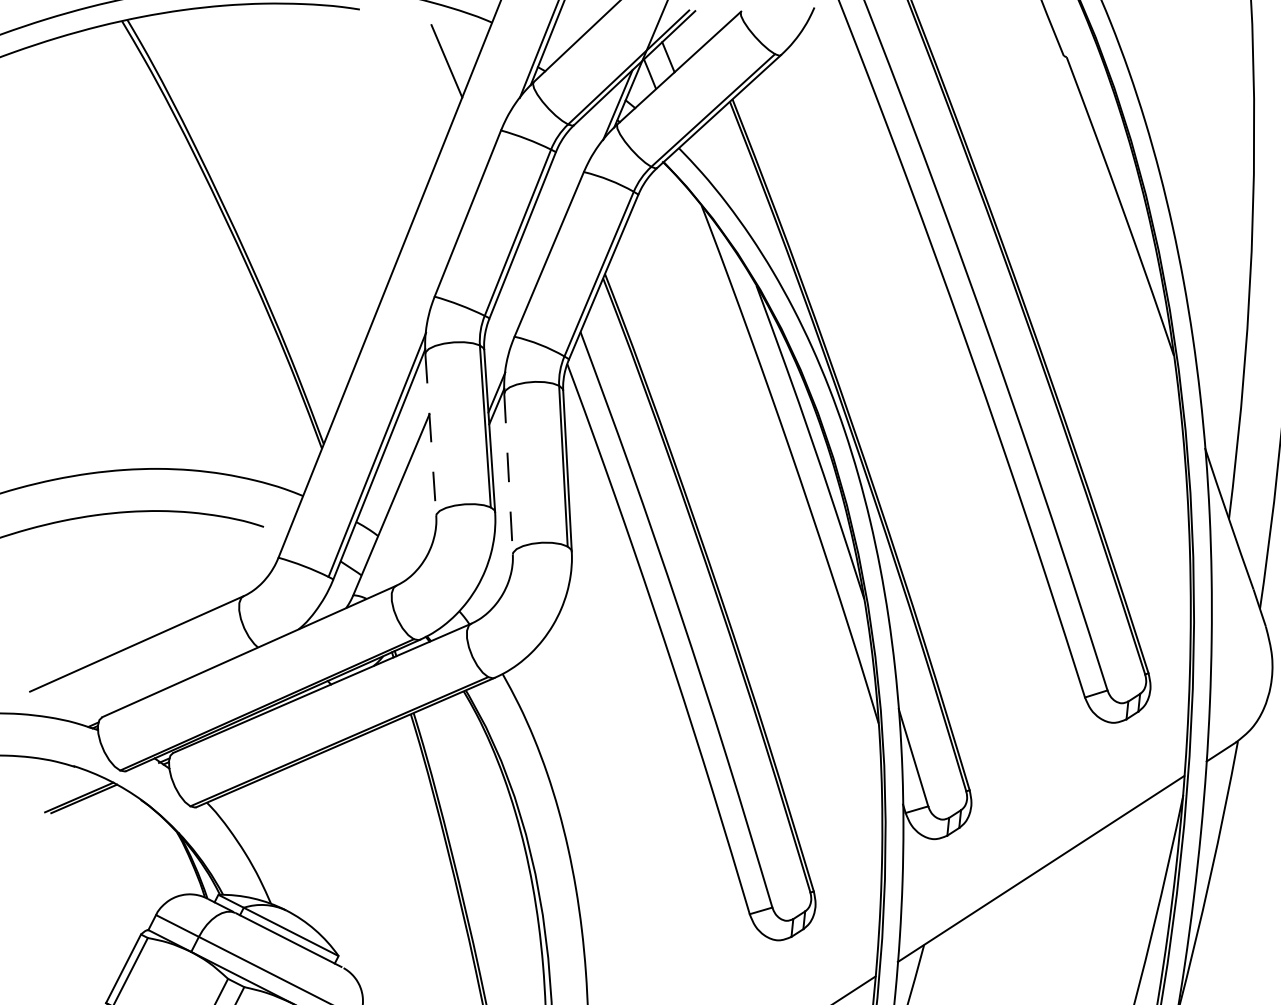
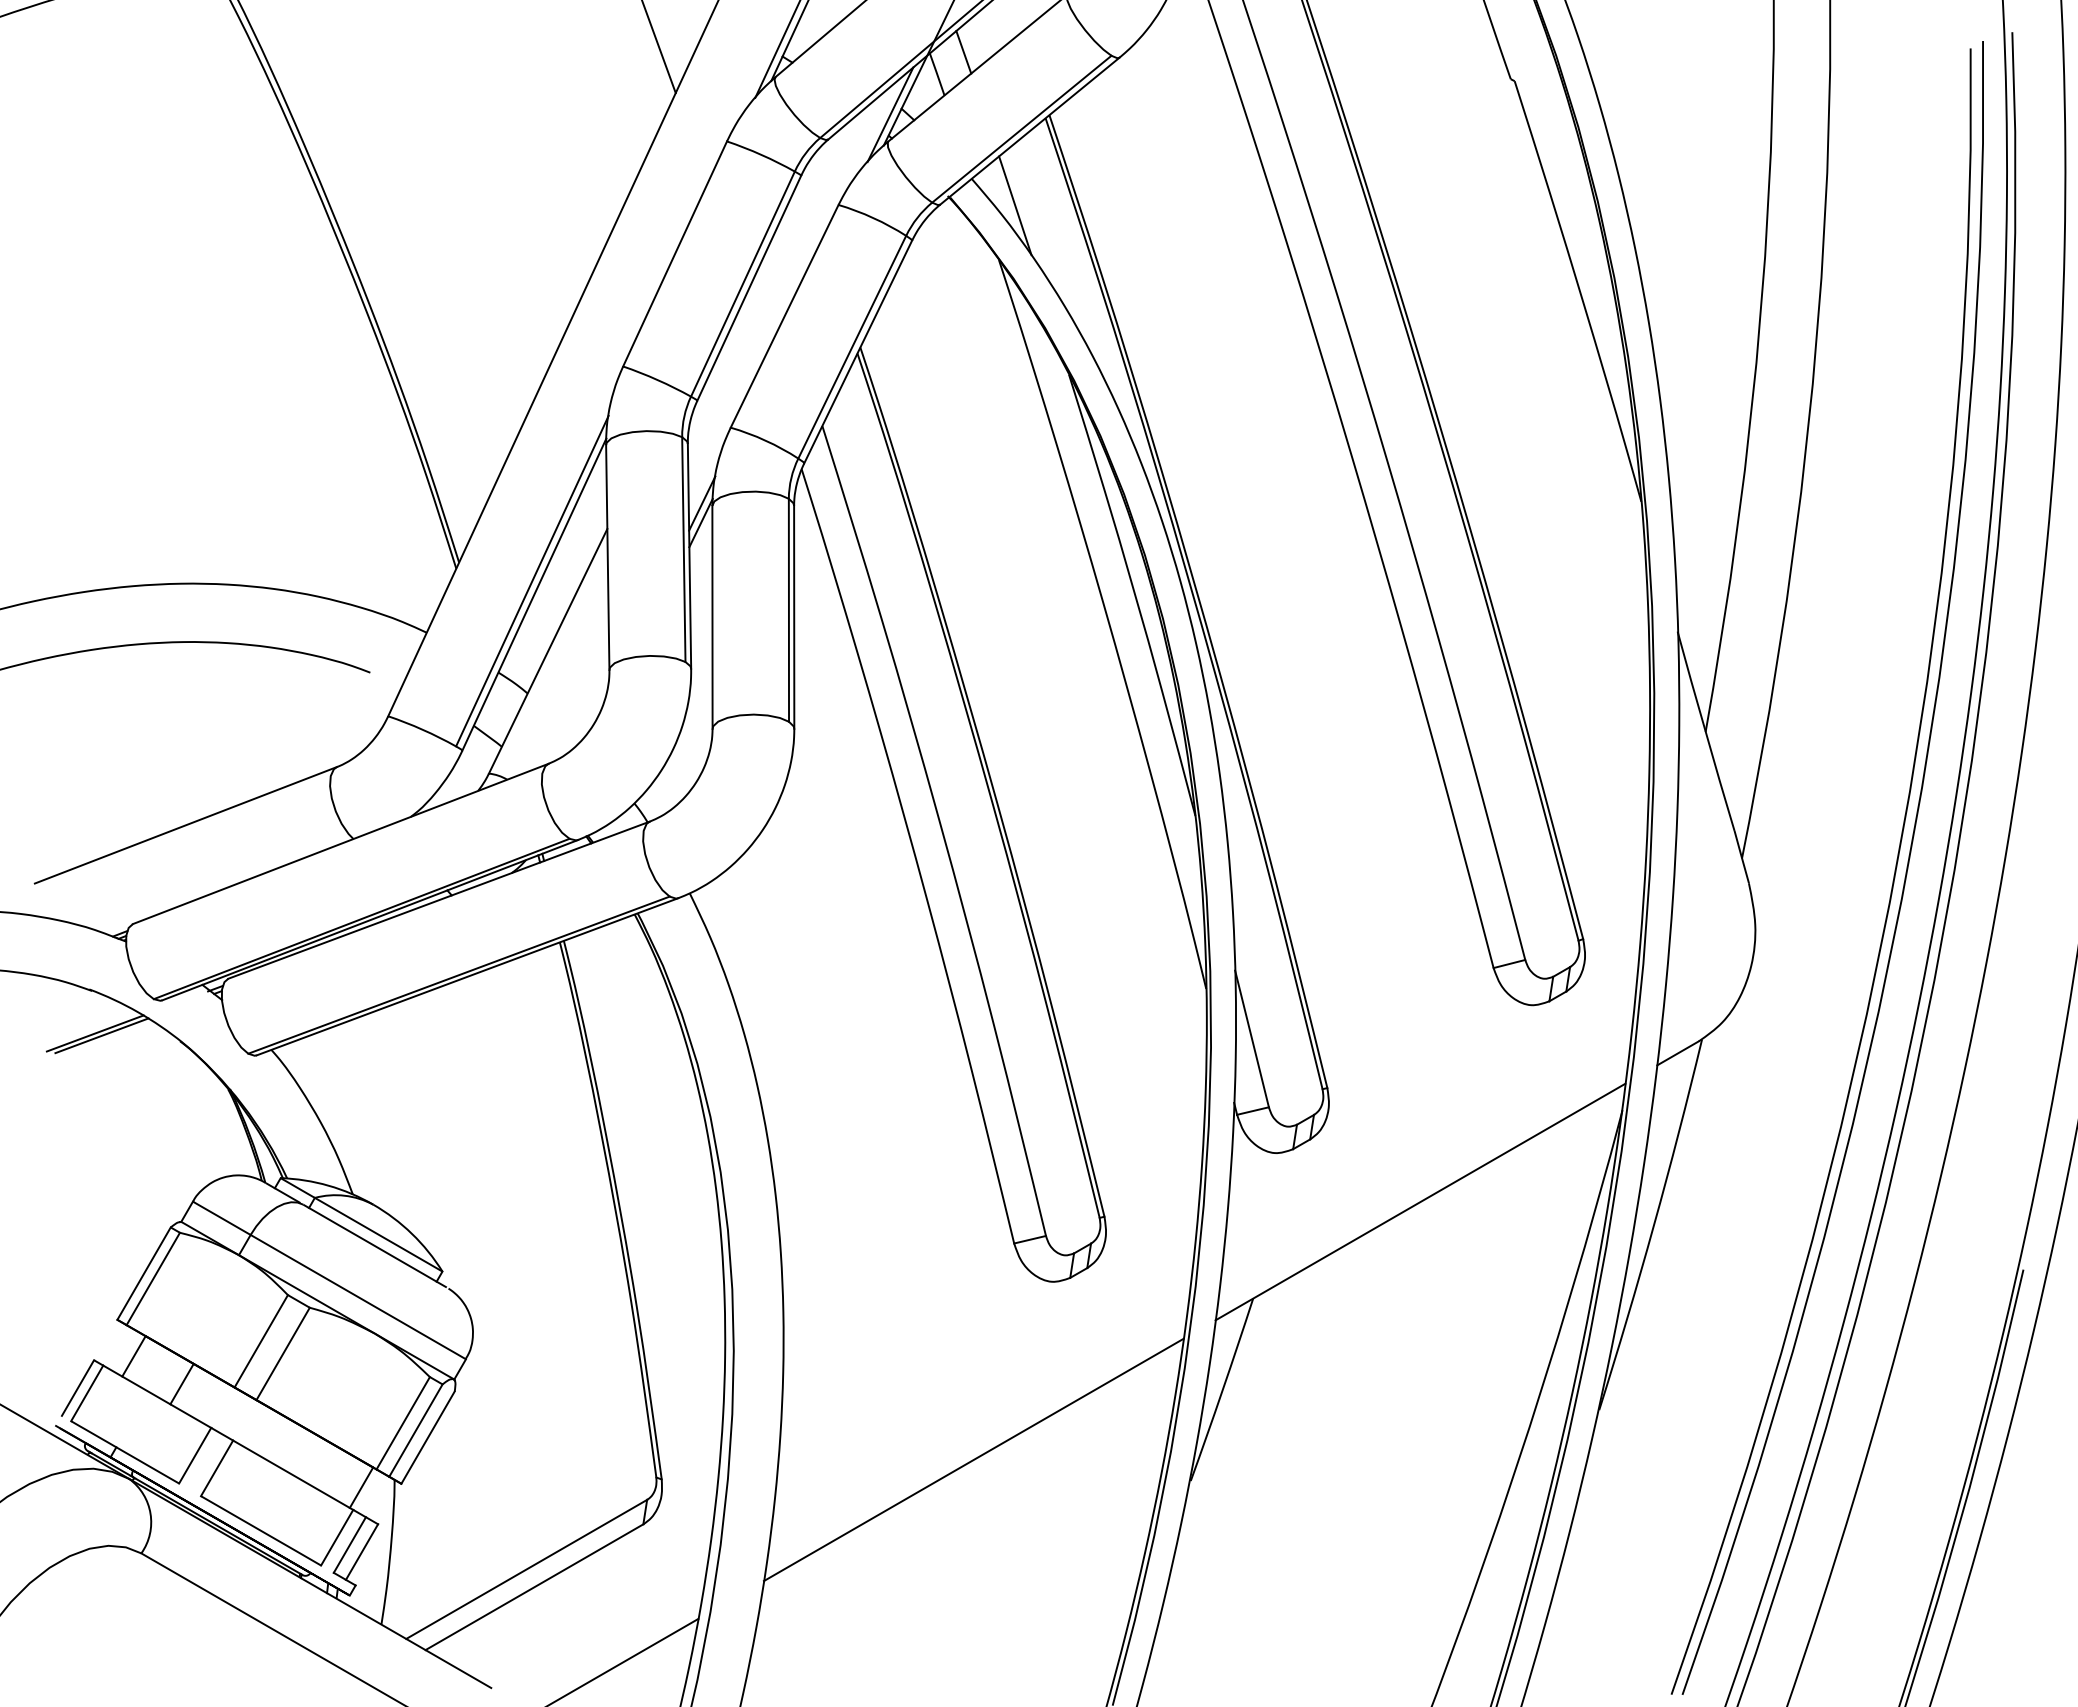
line: (711, 165) -> (1015, 205), added
line: (430, 434) -> (607, 557), dashed -> solid
line: (508, 474) -> (712, 617), dashed -> solid

